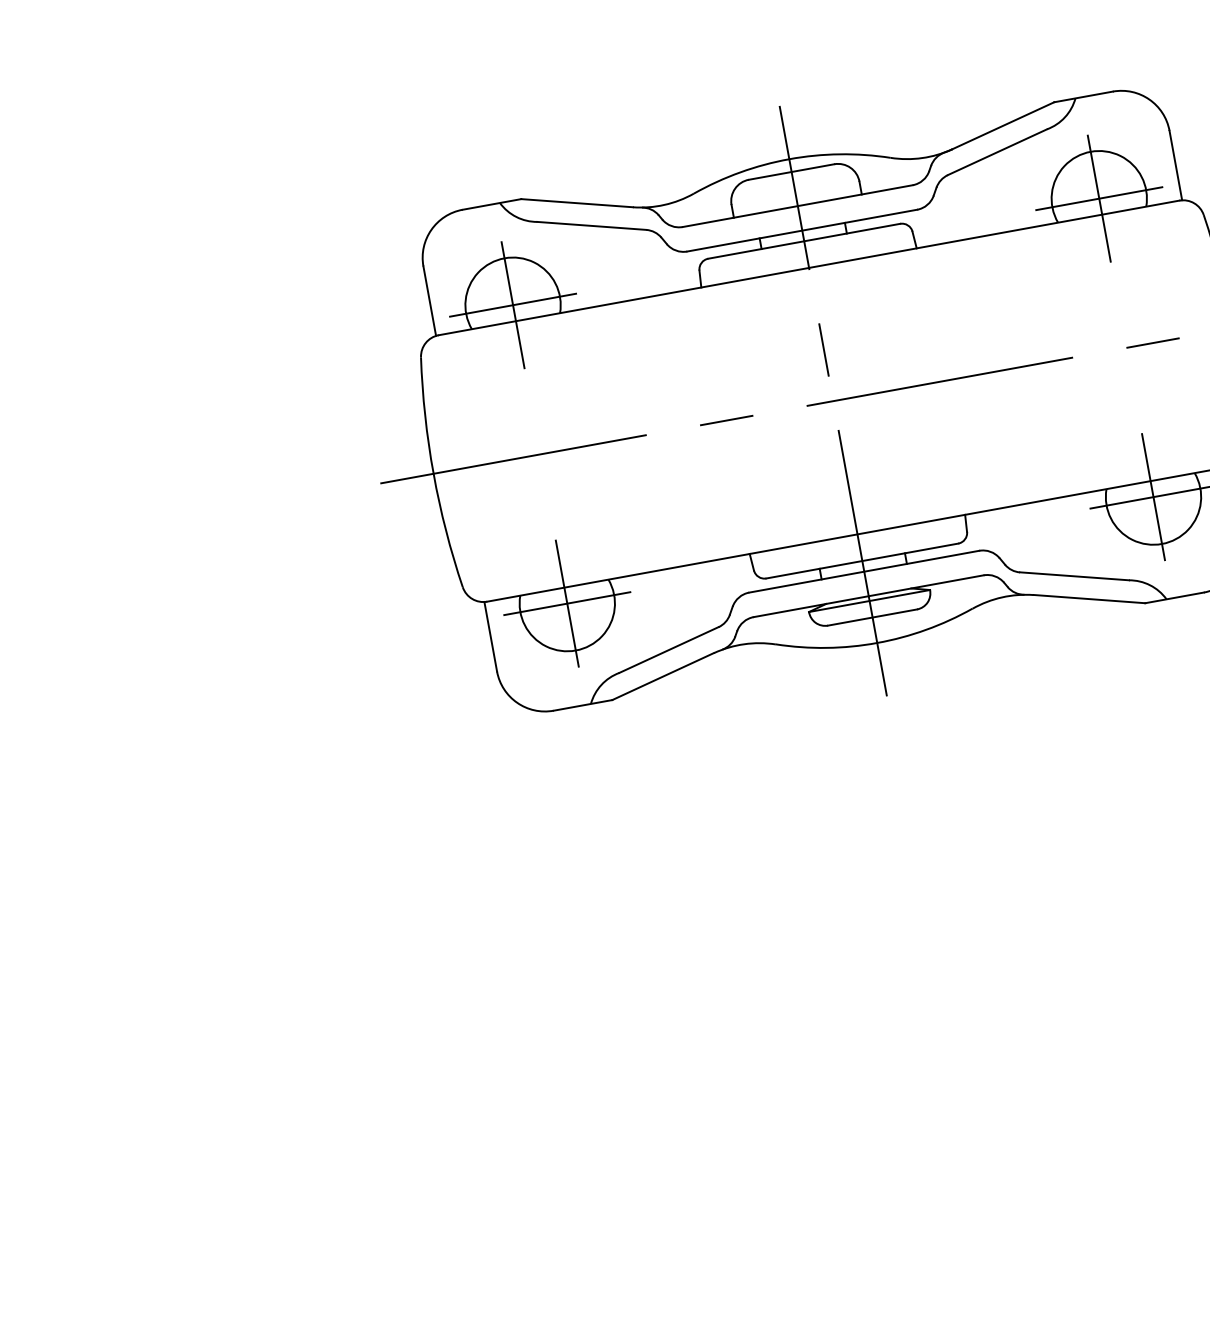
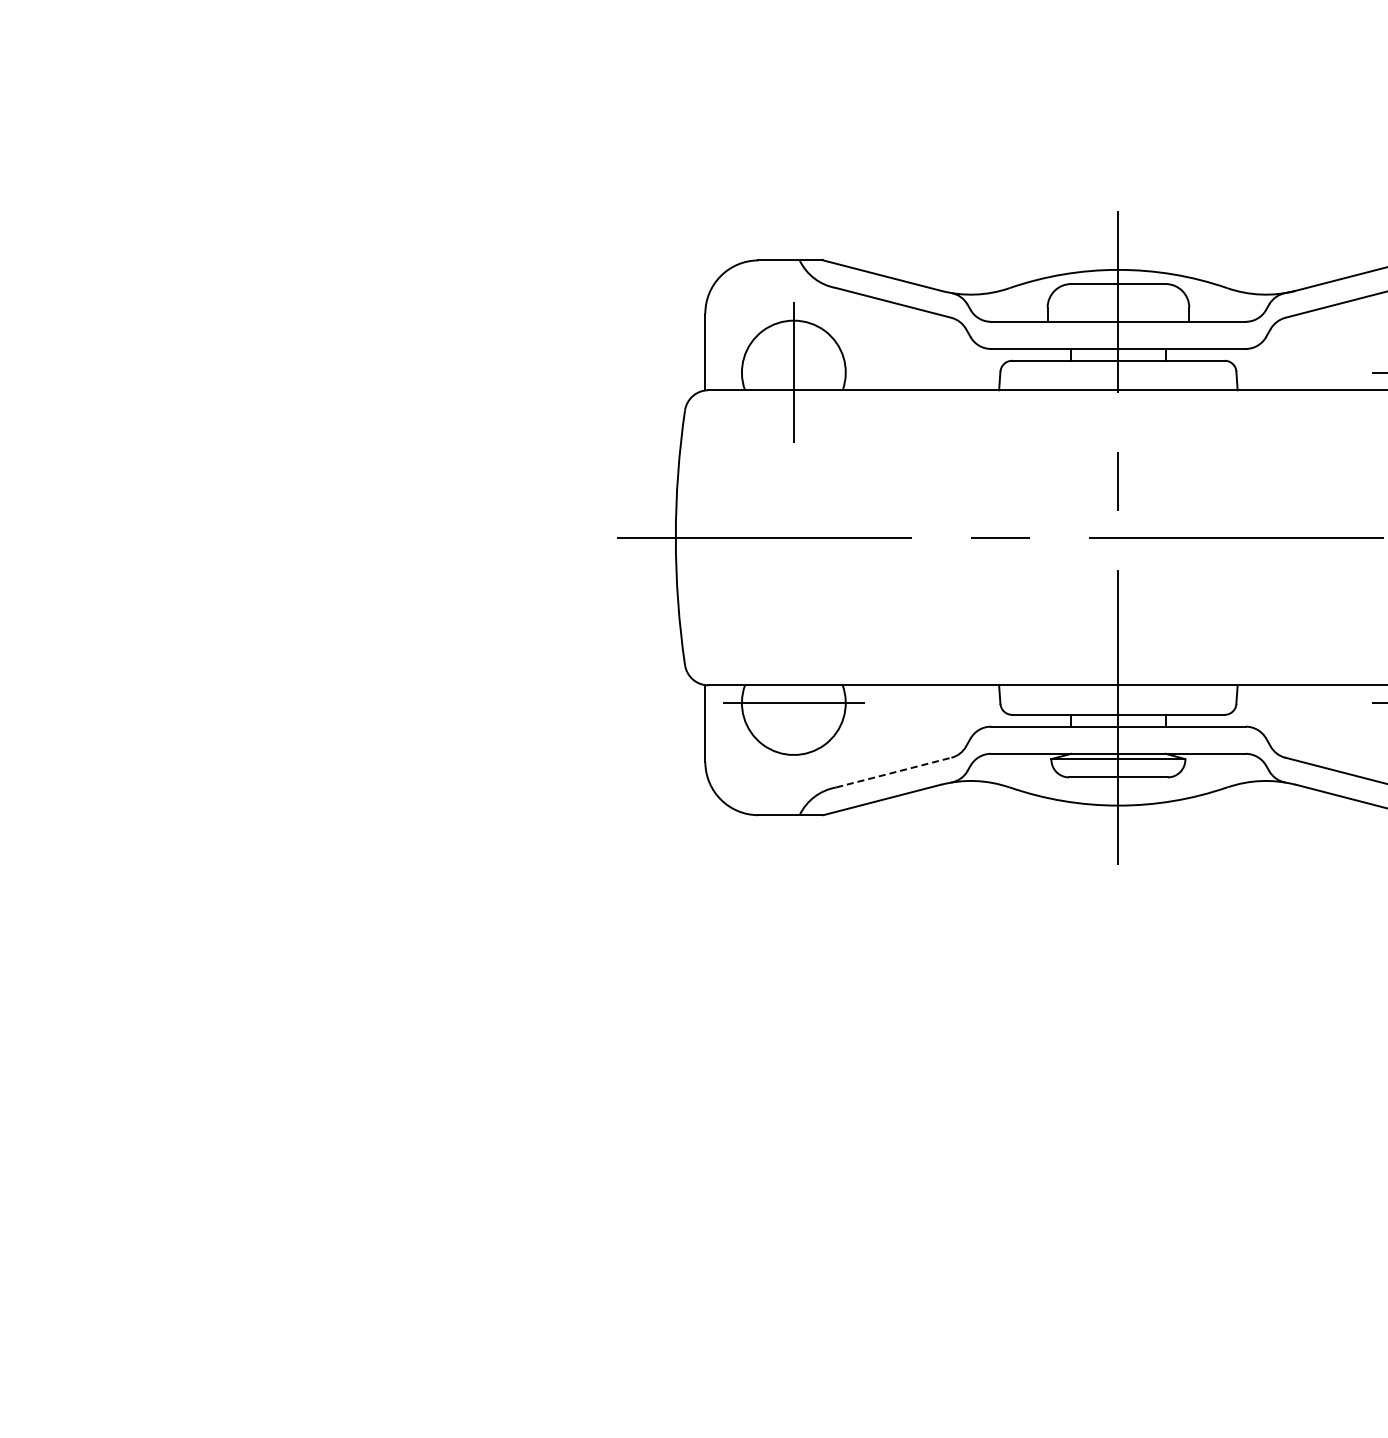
line: (512, 305) -> (793, 372), removed
line: (566, 603) -> (793, 702), removed
line: (669, 649) -> (894, 772), solid -> dashed

